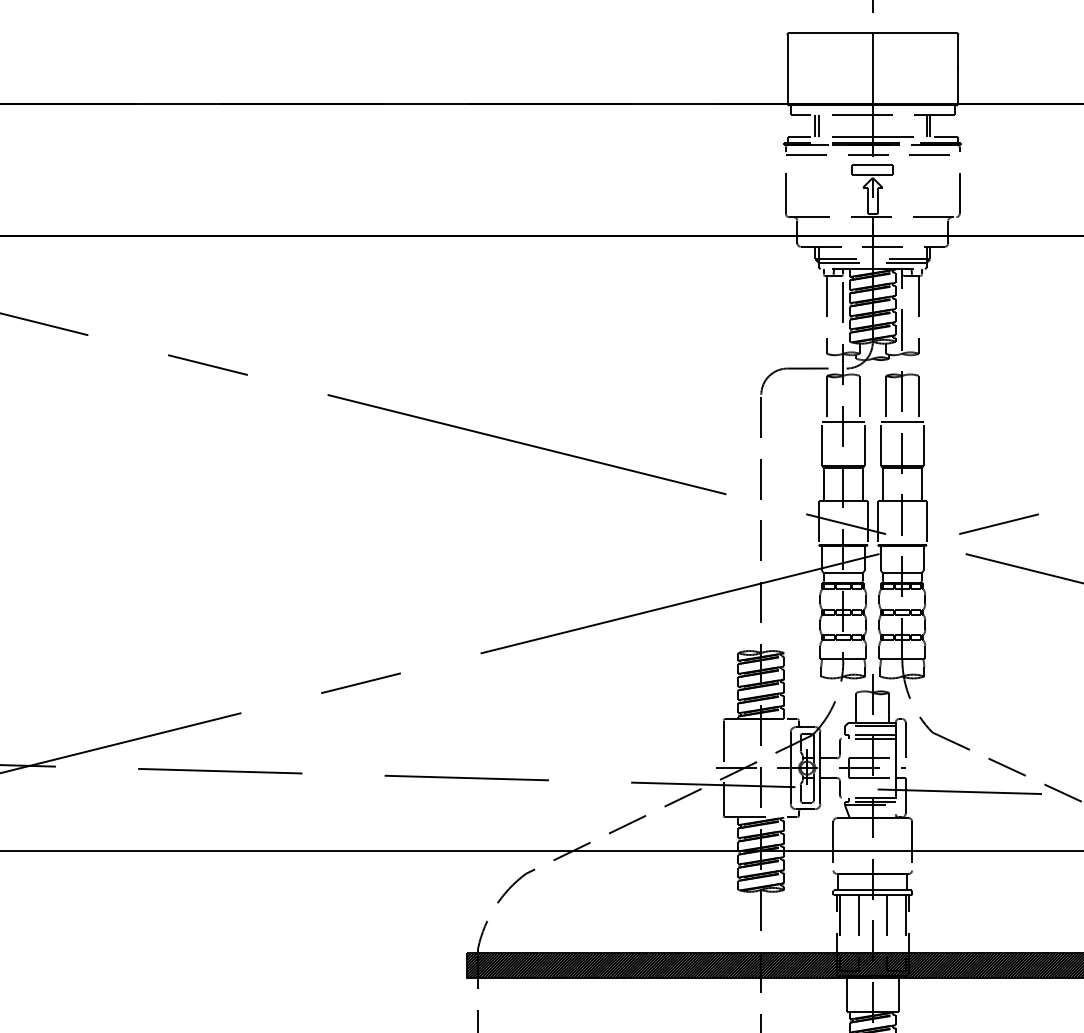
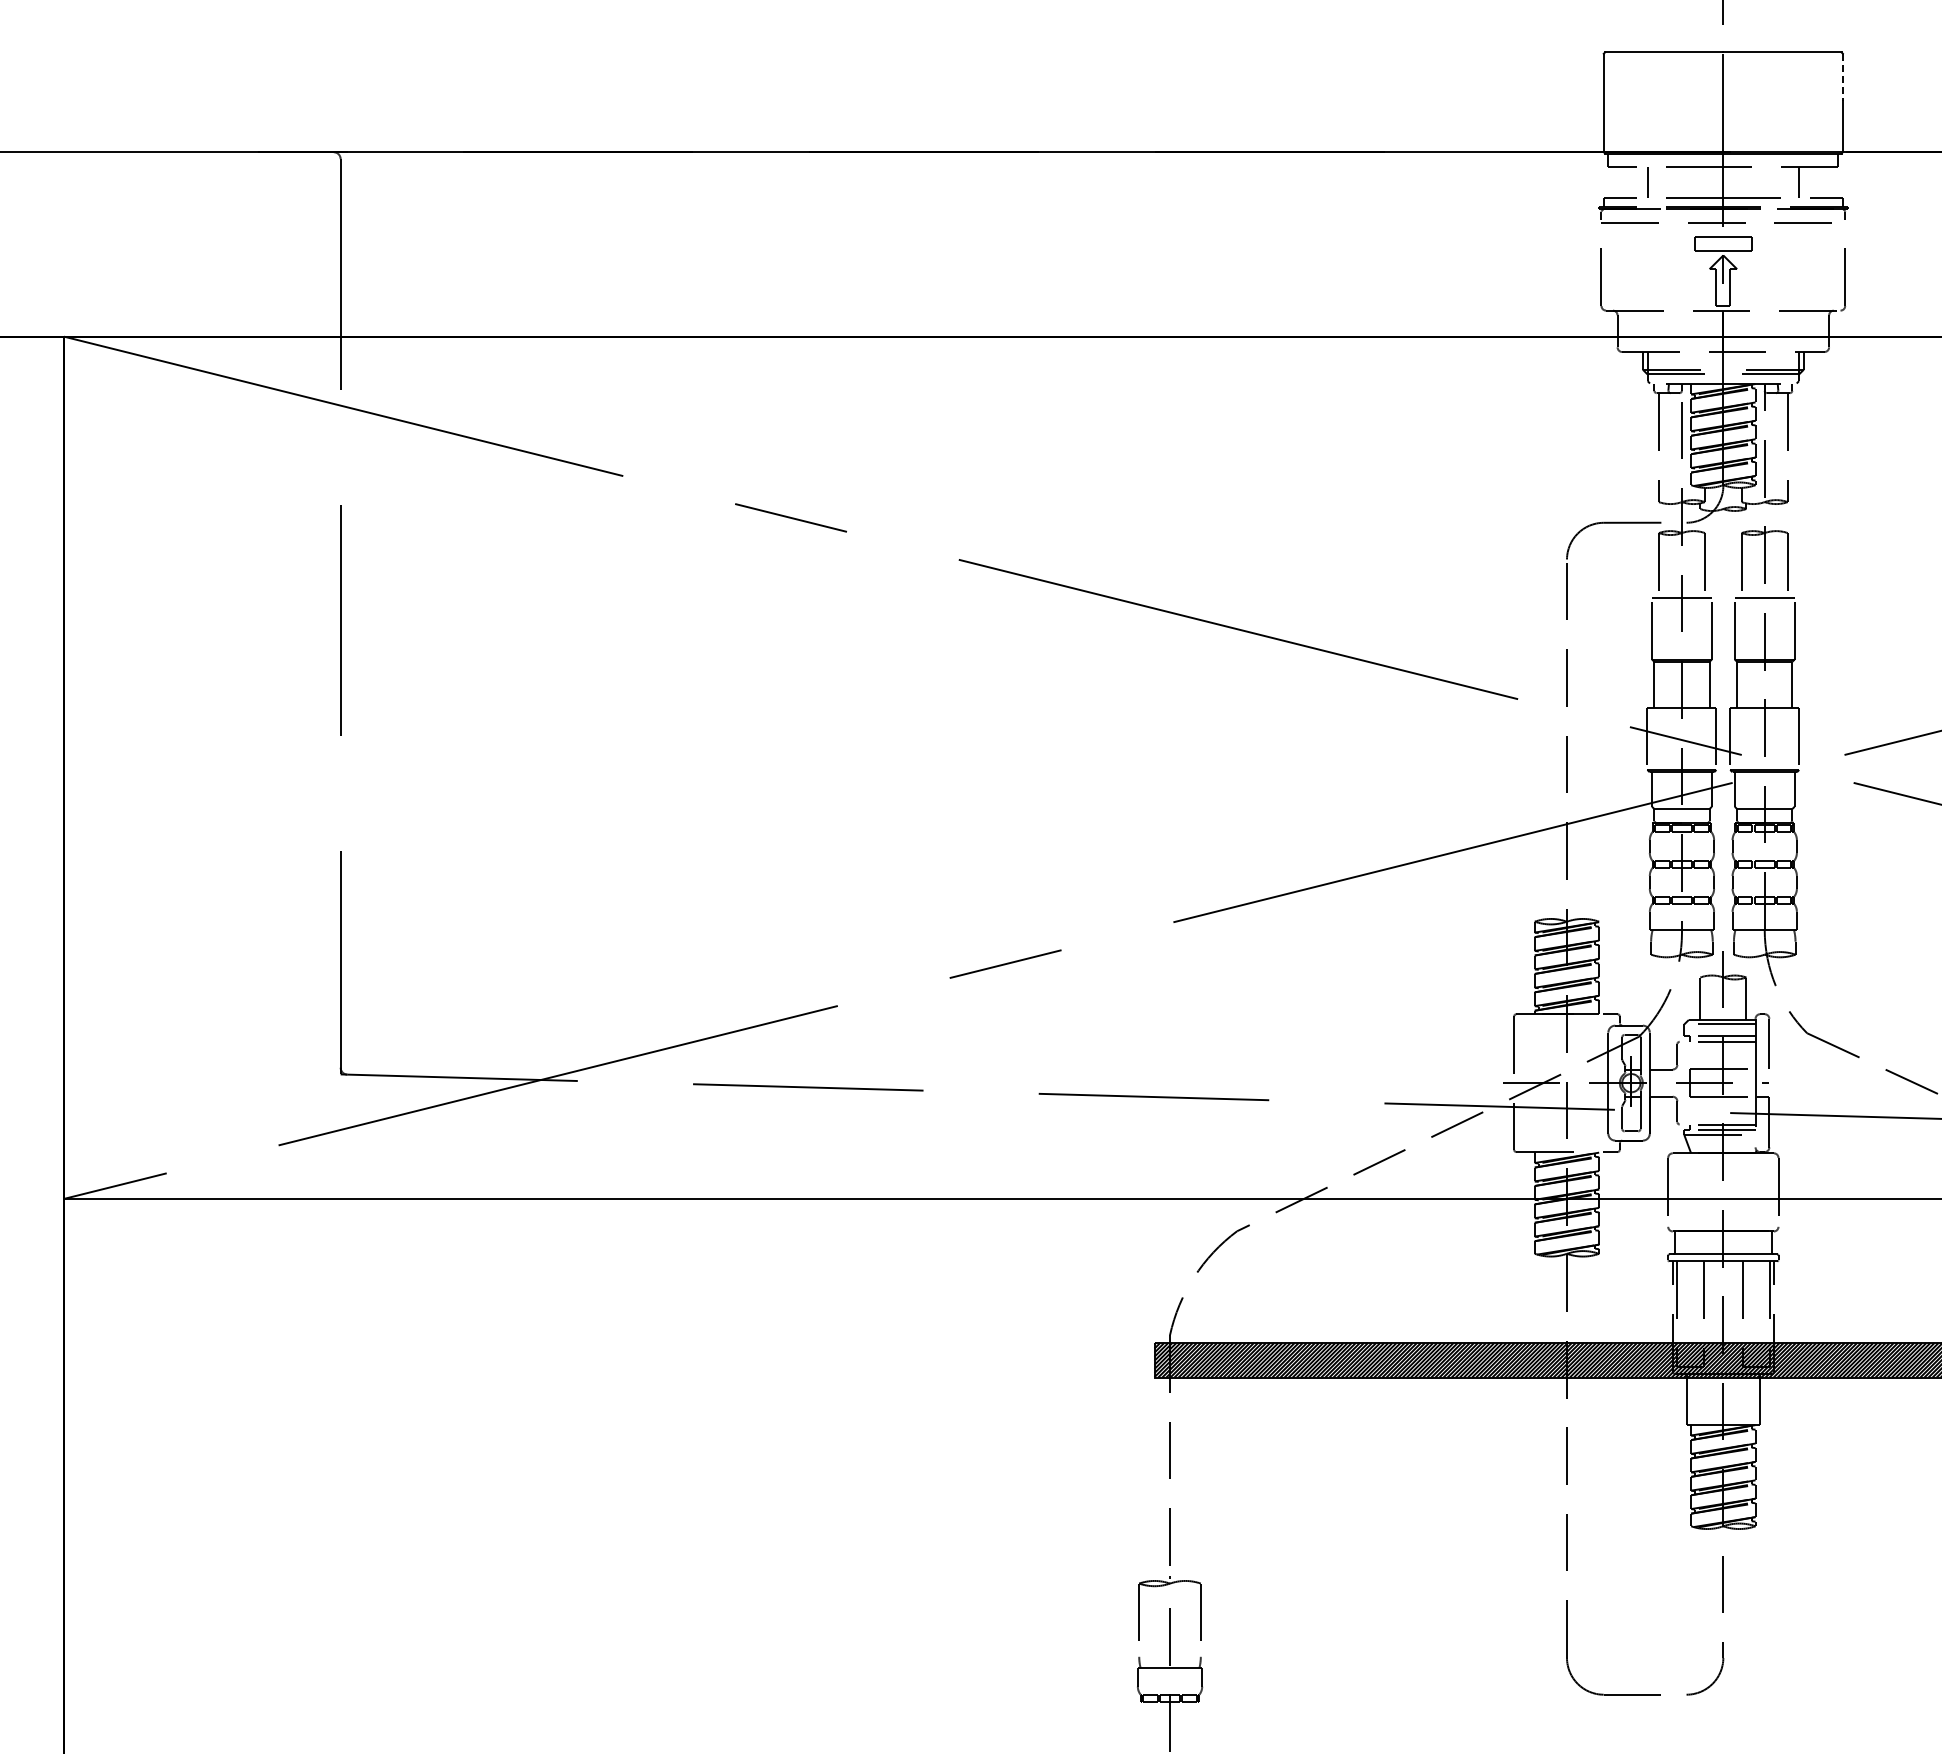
line: (957, 51) -> (1842, 77), solid -> dashed
line: (815, 125) -> (1642, 182), removed
line: (929, 125) -> (1803, 182), removed

